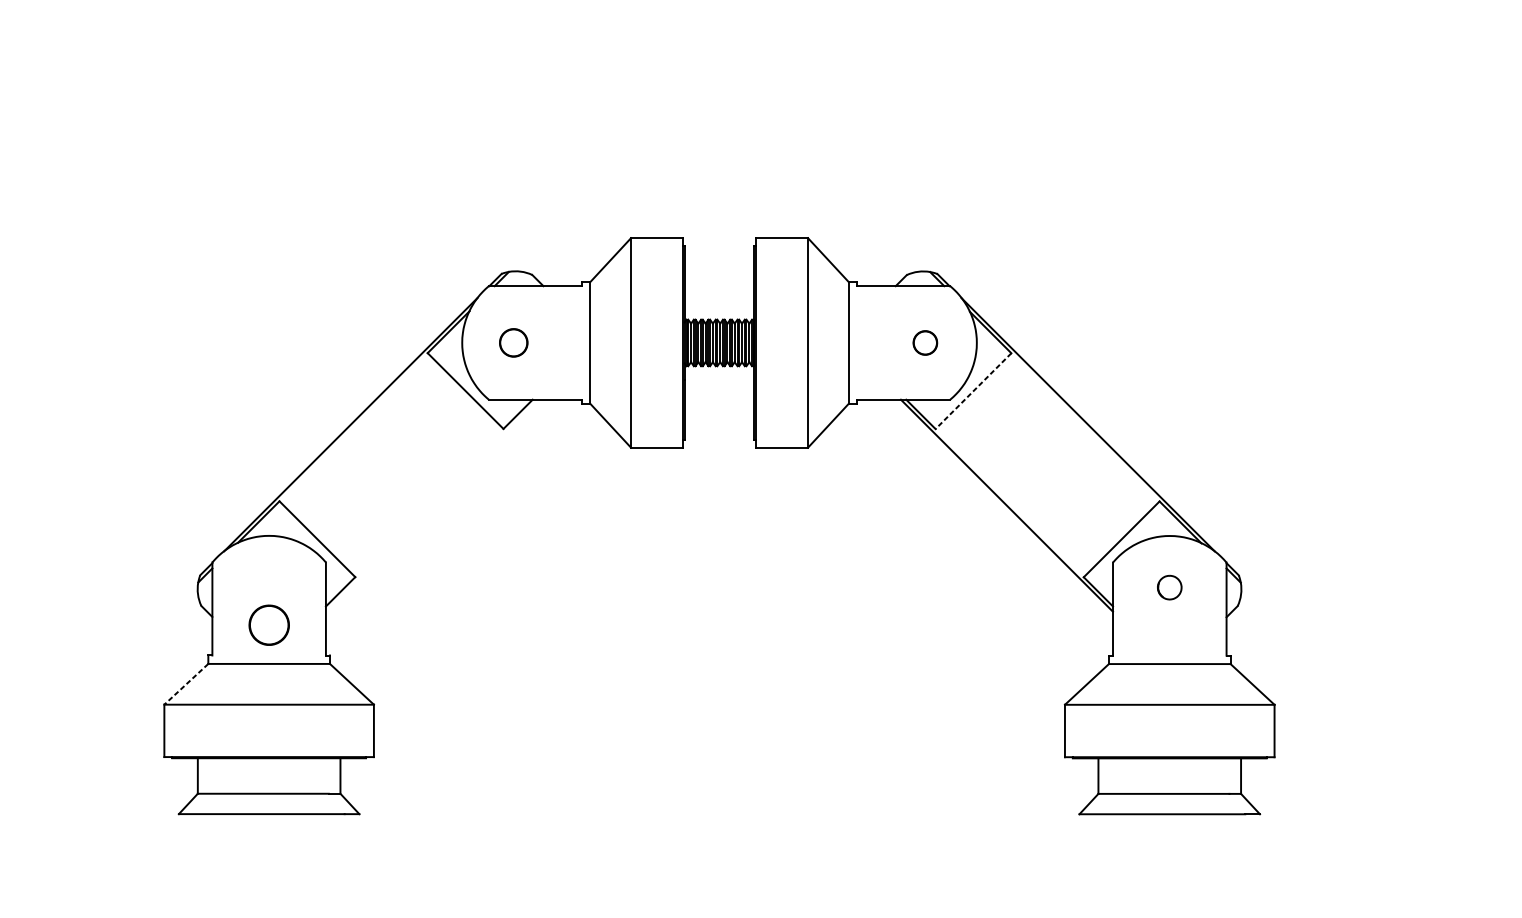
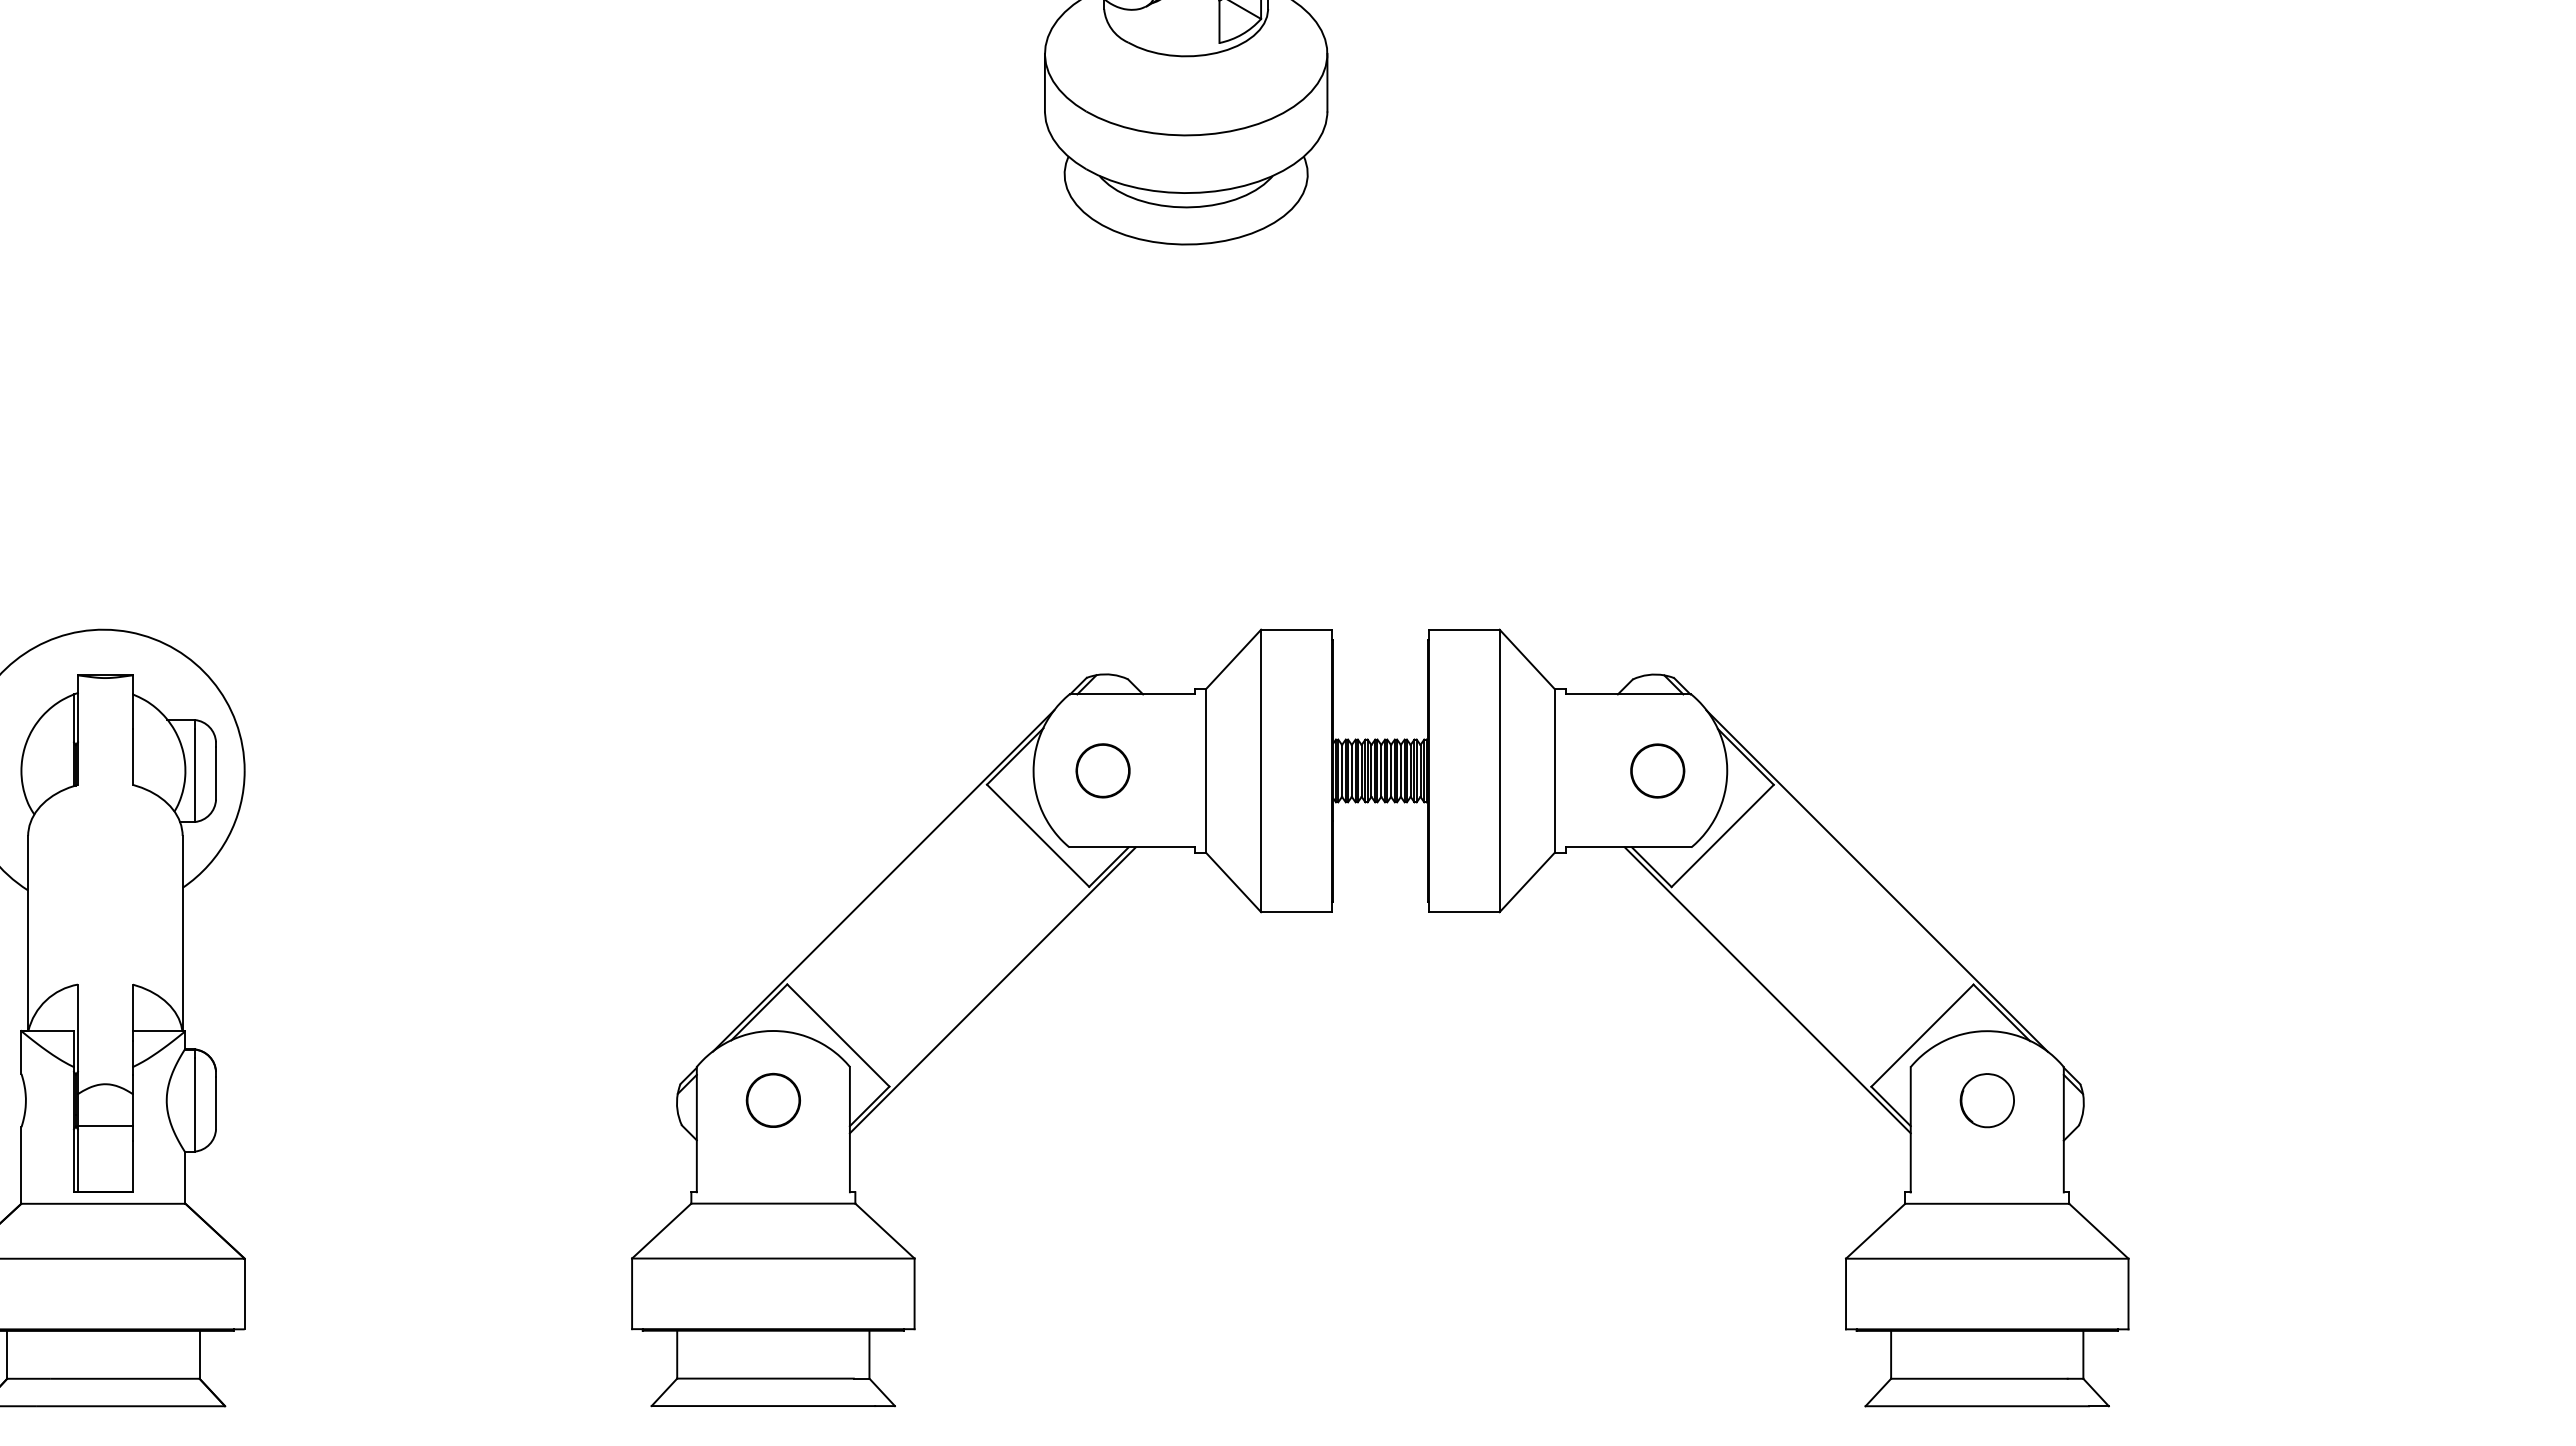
part: (513, 342) -> (1102, 770), size x1.43
part: (925, 342) -> (1657, 770), size x1.67
line: (973, 391) -> (1722, 836), dashed -> solid
line: (431, 505) -> (992, 990), added
part: (1169, 587) -> (1986, 1100), size x1.67
part: (269, 624) -> (773, 1099), moved
line: (186, 684) -> (661, 1231), dashed -> solid

